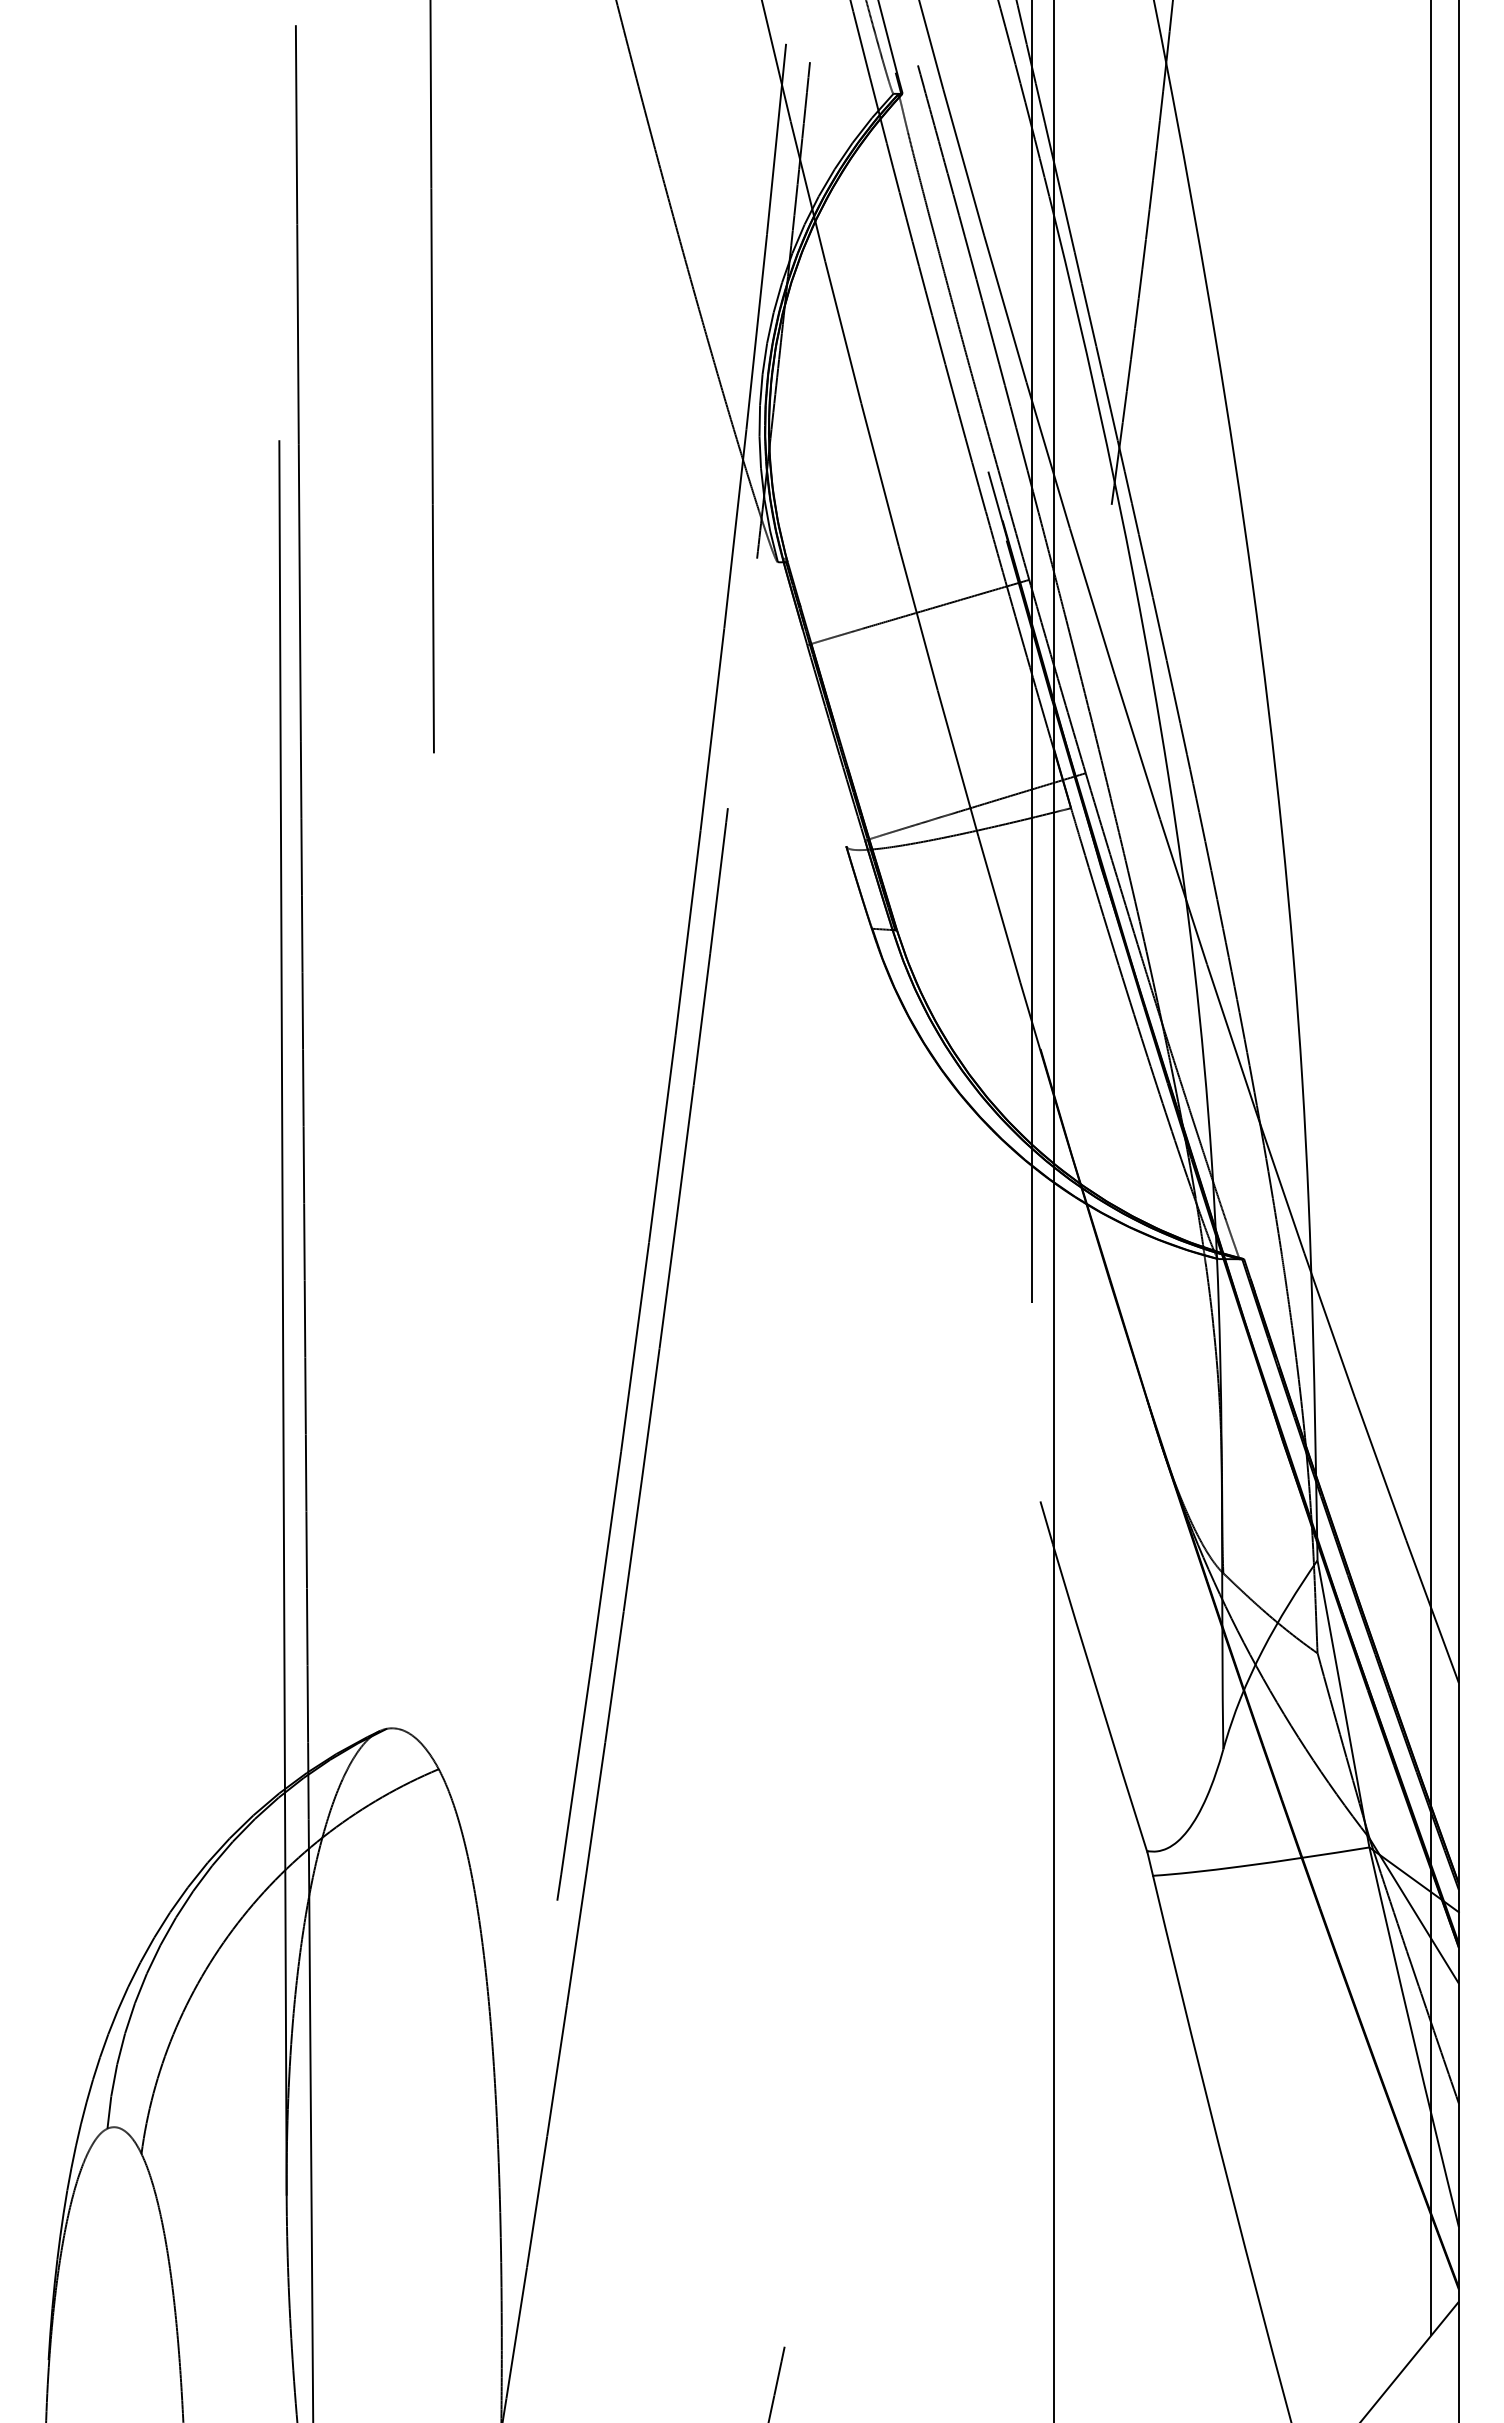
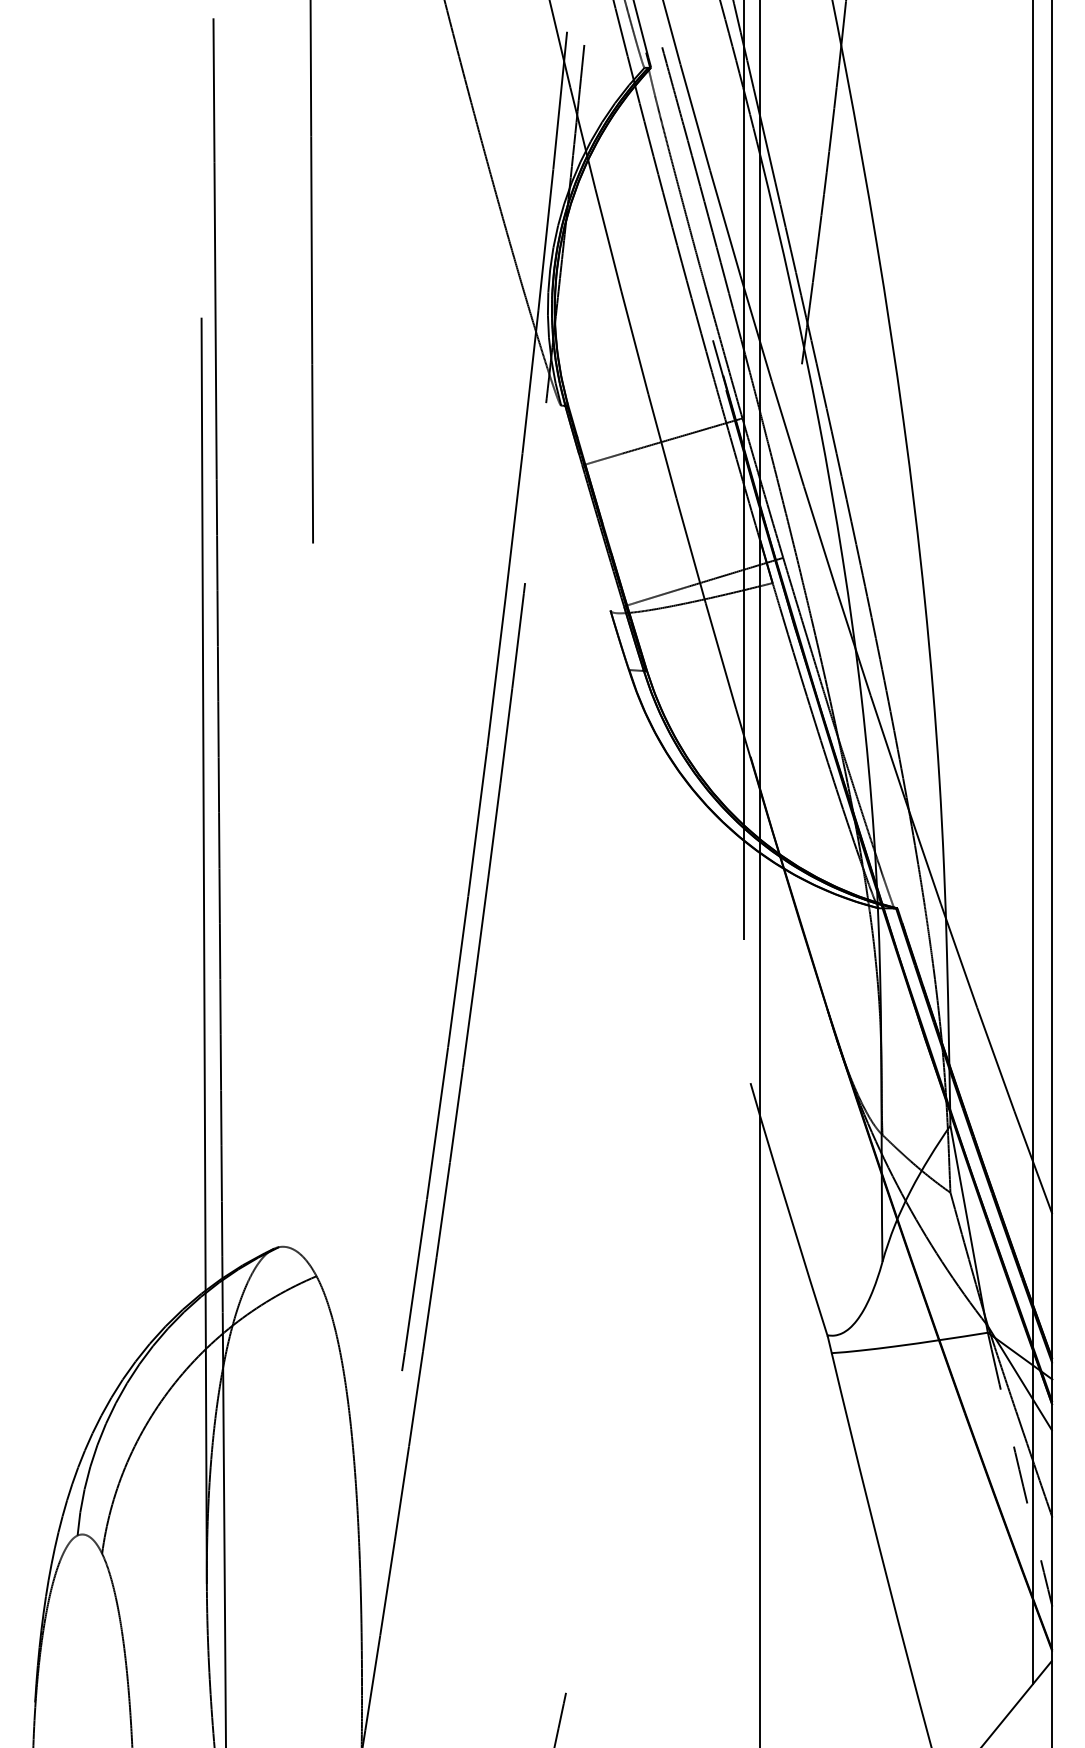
arc: (1413, 2037) -> (1019, 1469), solid -> dashed

